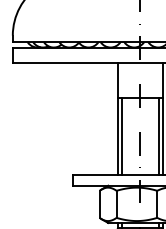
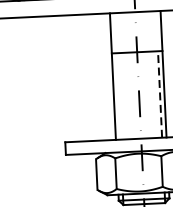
line: (158, 135) -> (159, 93), solid -> dashed
line: (121, 136) -> (117, 96), removed

